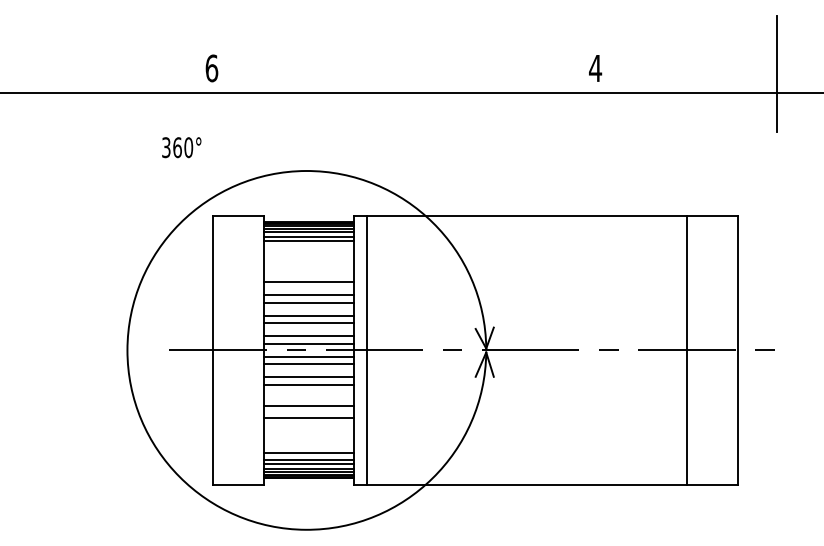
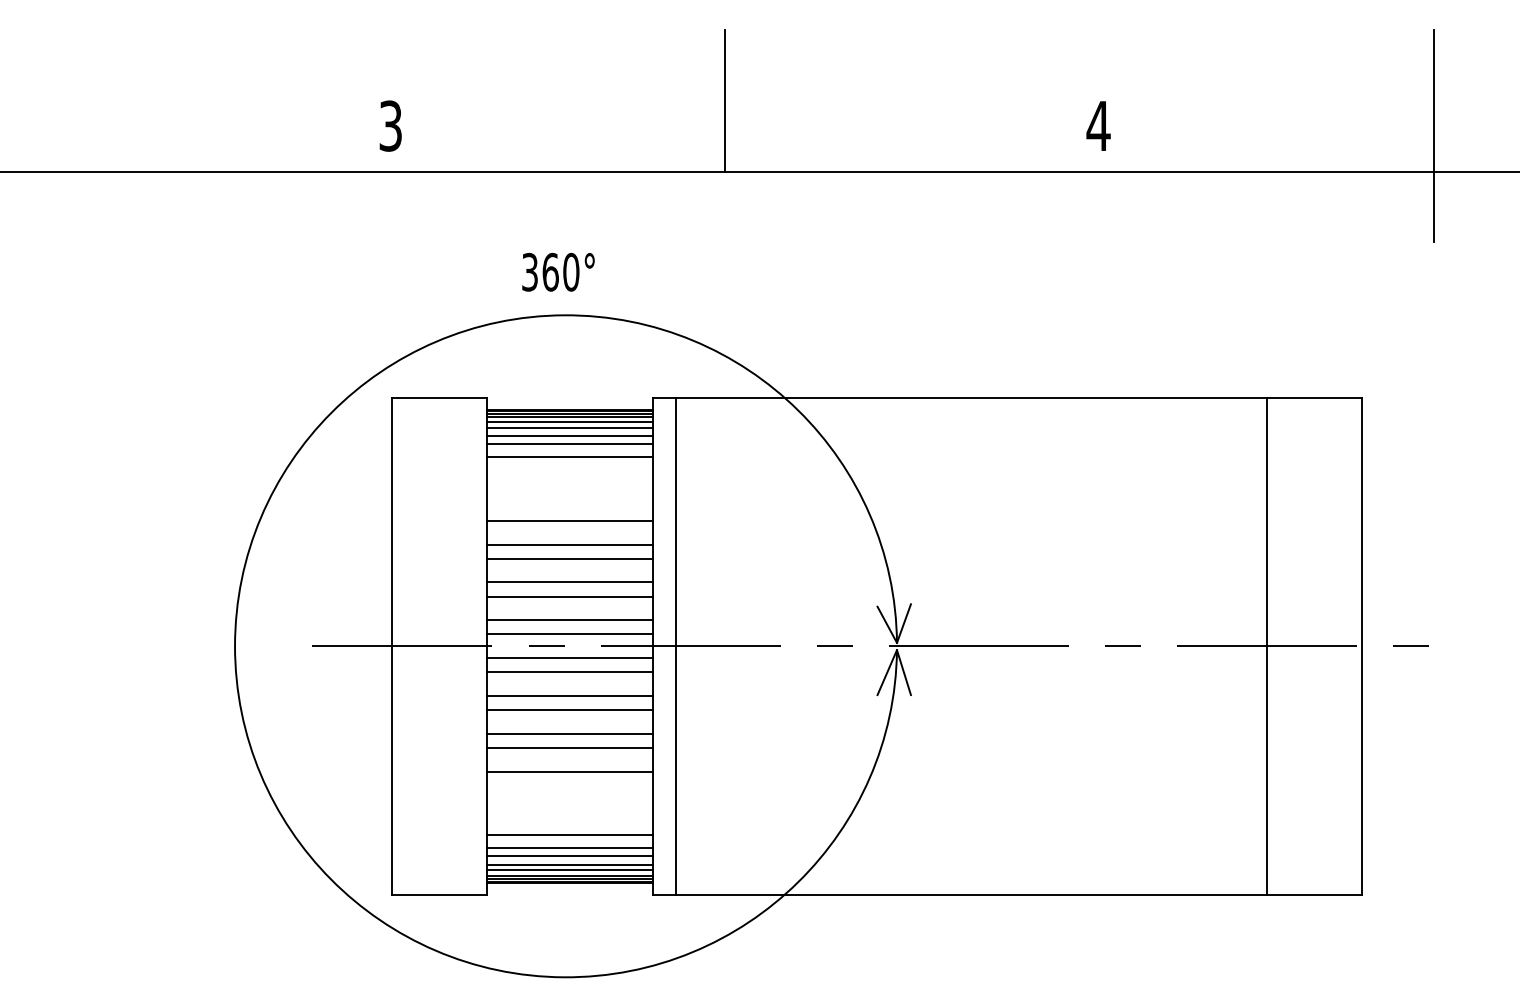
line: (392, 54) -> (724, 100), added
text: (211, 68) -> (390, 126), 6 -> 3
text: (181, 147) -> (557, 271), moved
line: (308, 247) -> (569, 456), added
line: (308, 397) -> (569, 733), added

